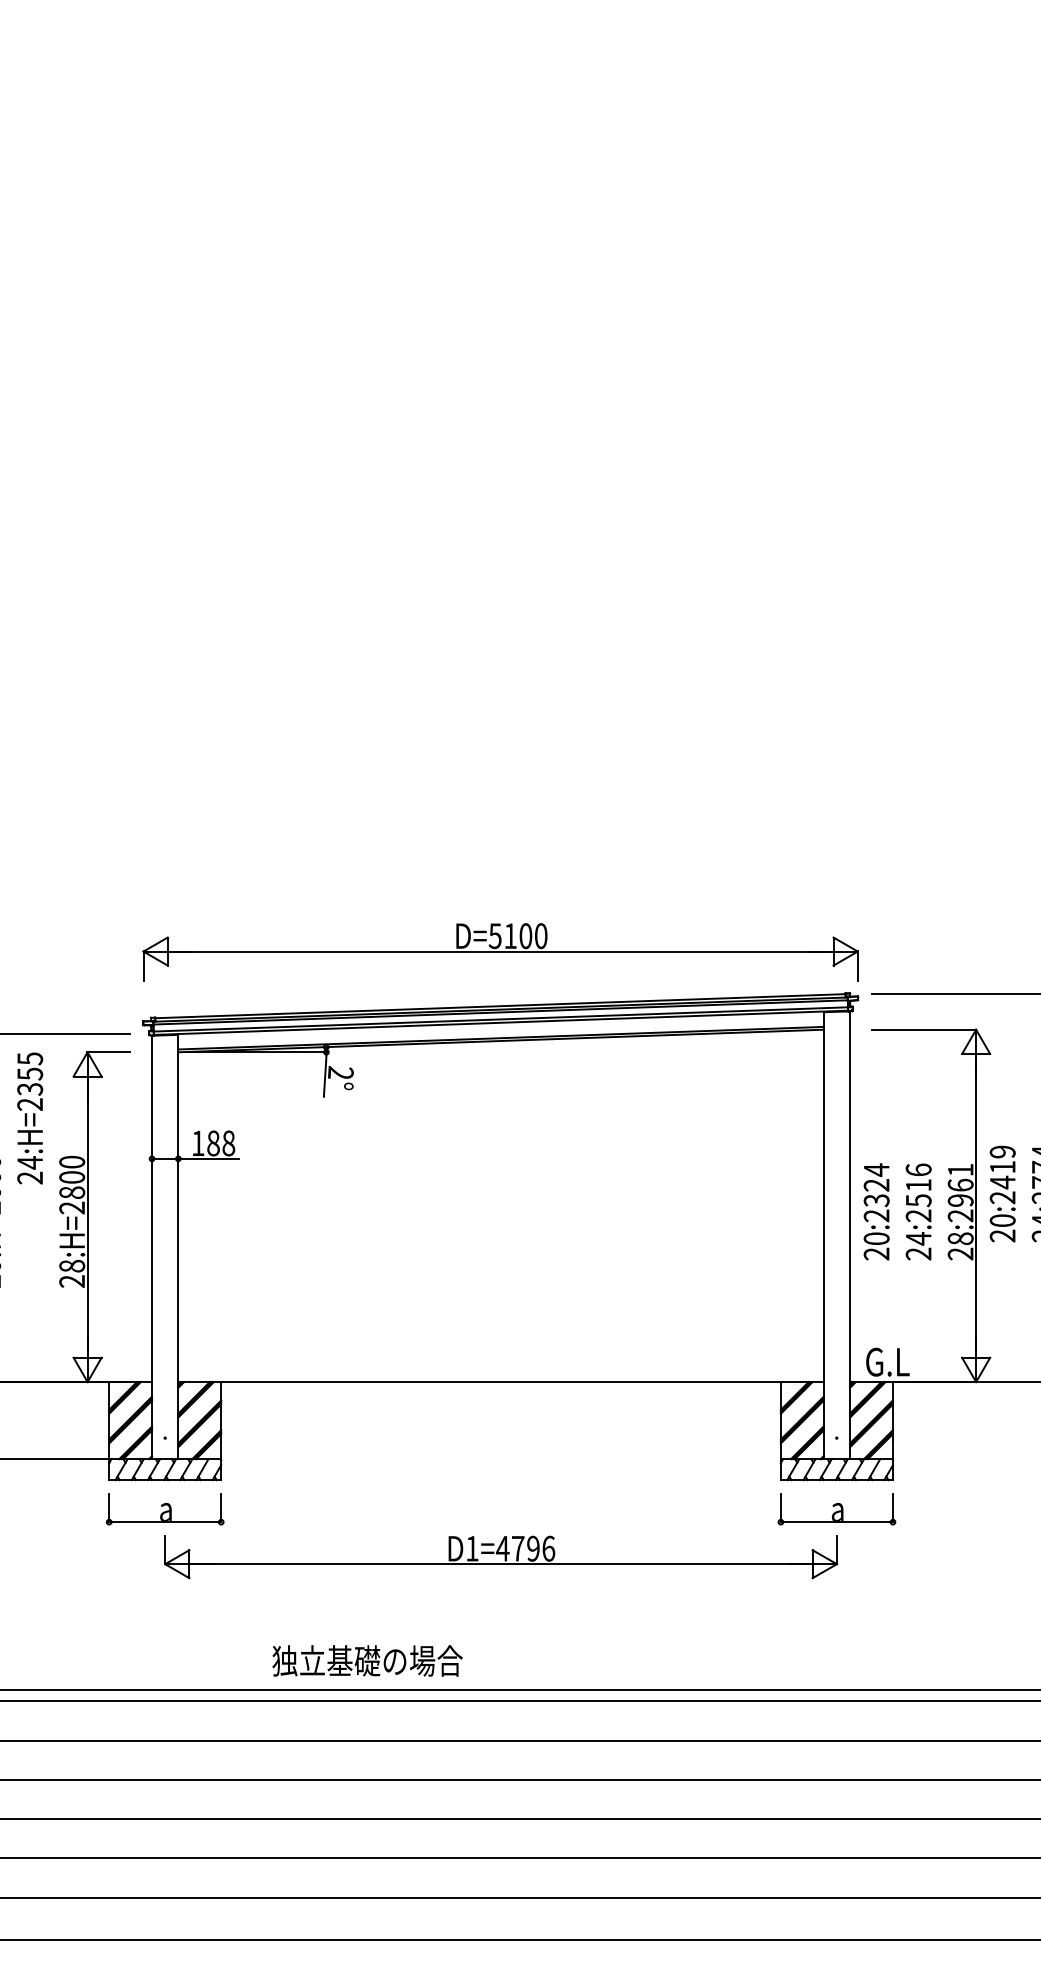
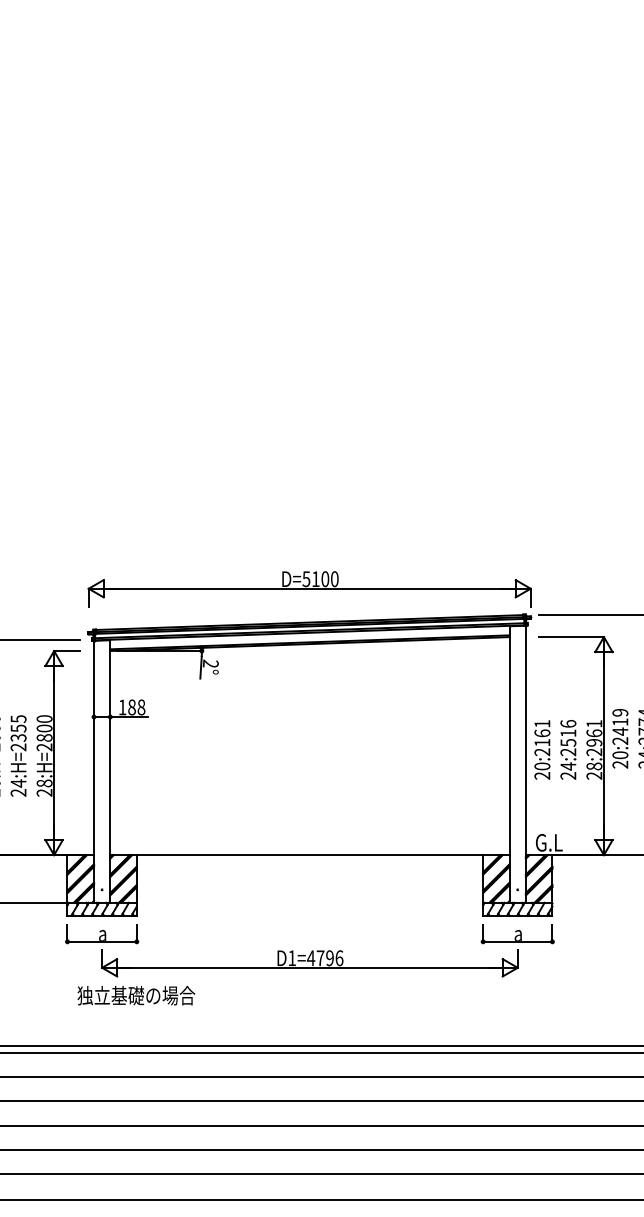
text: (30, 1117) -> (18, 755), moved
text: (876, 1183) -> (542, 732), 20:2324 -> 20:2161
text: (367, 1660) -> (136, 995), moved

